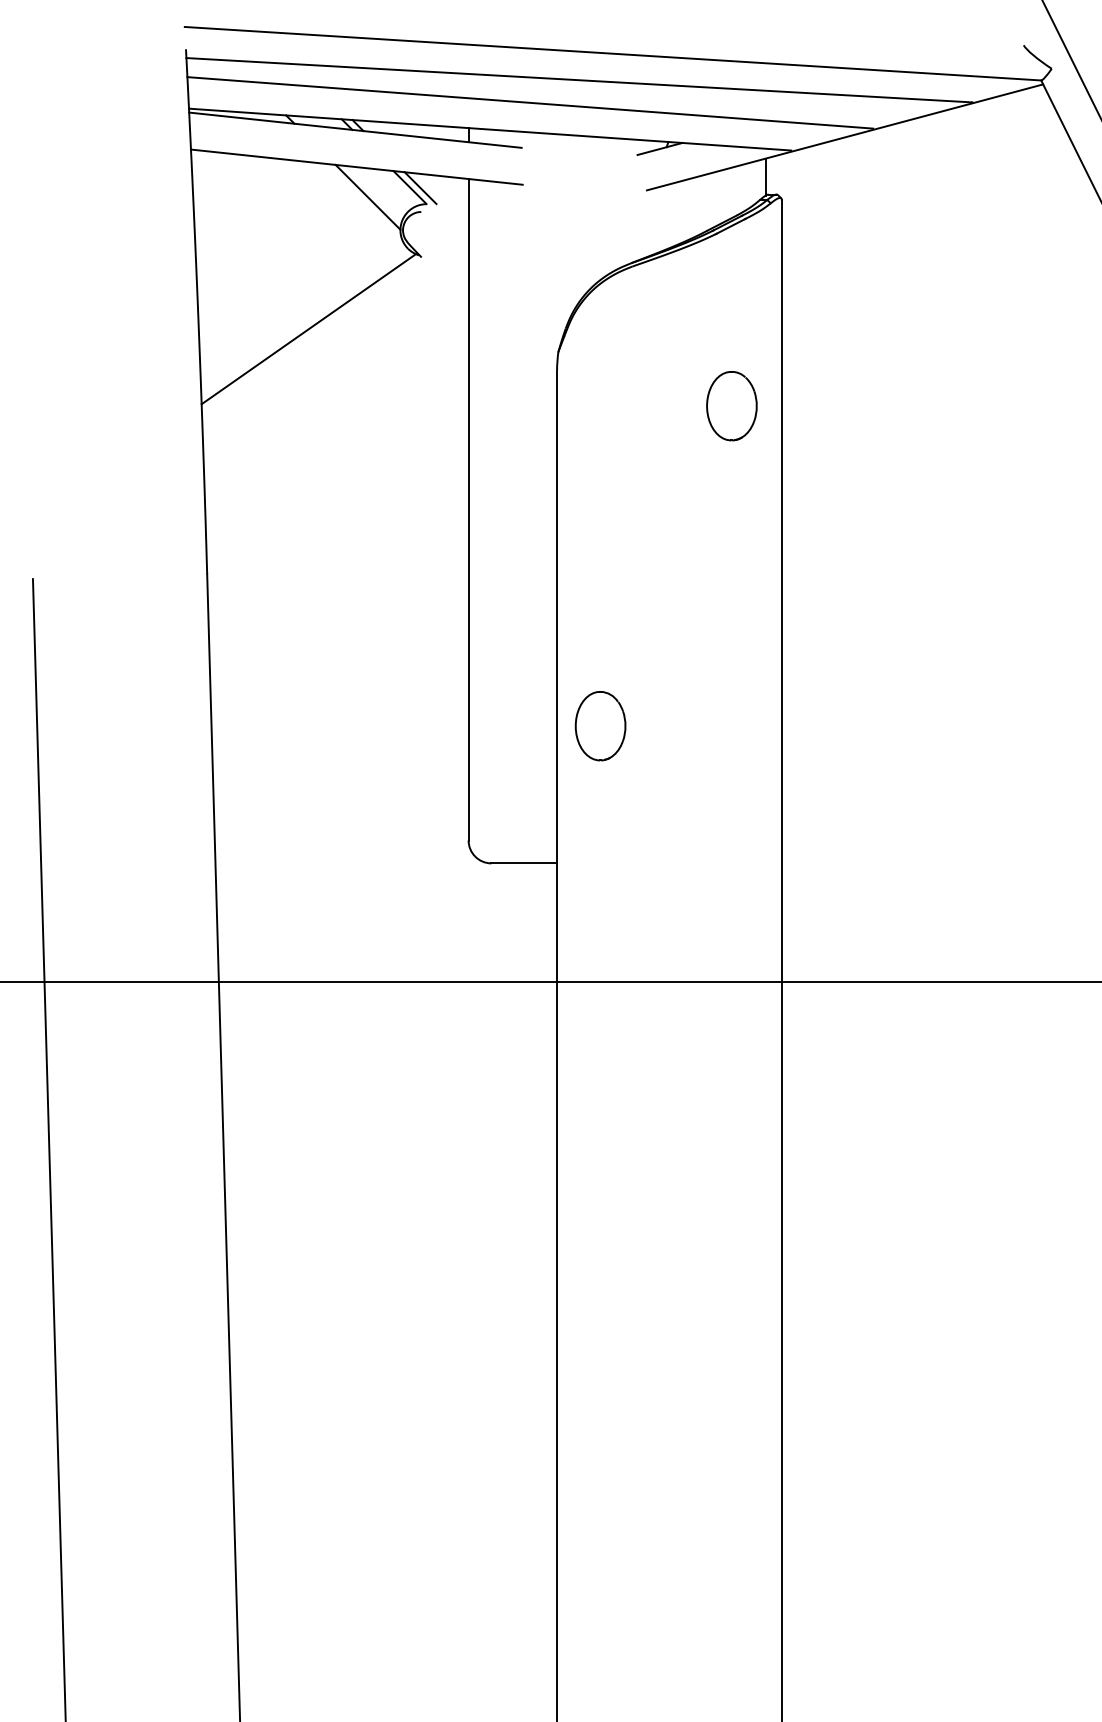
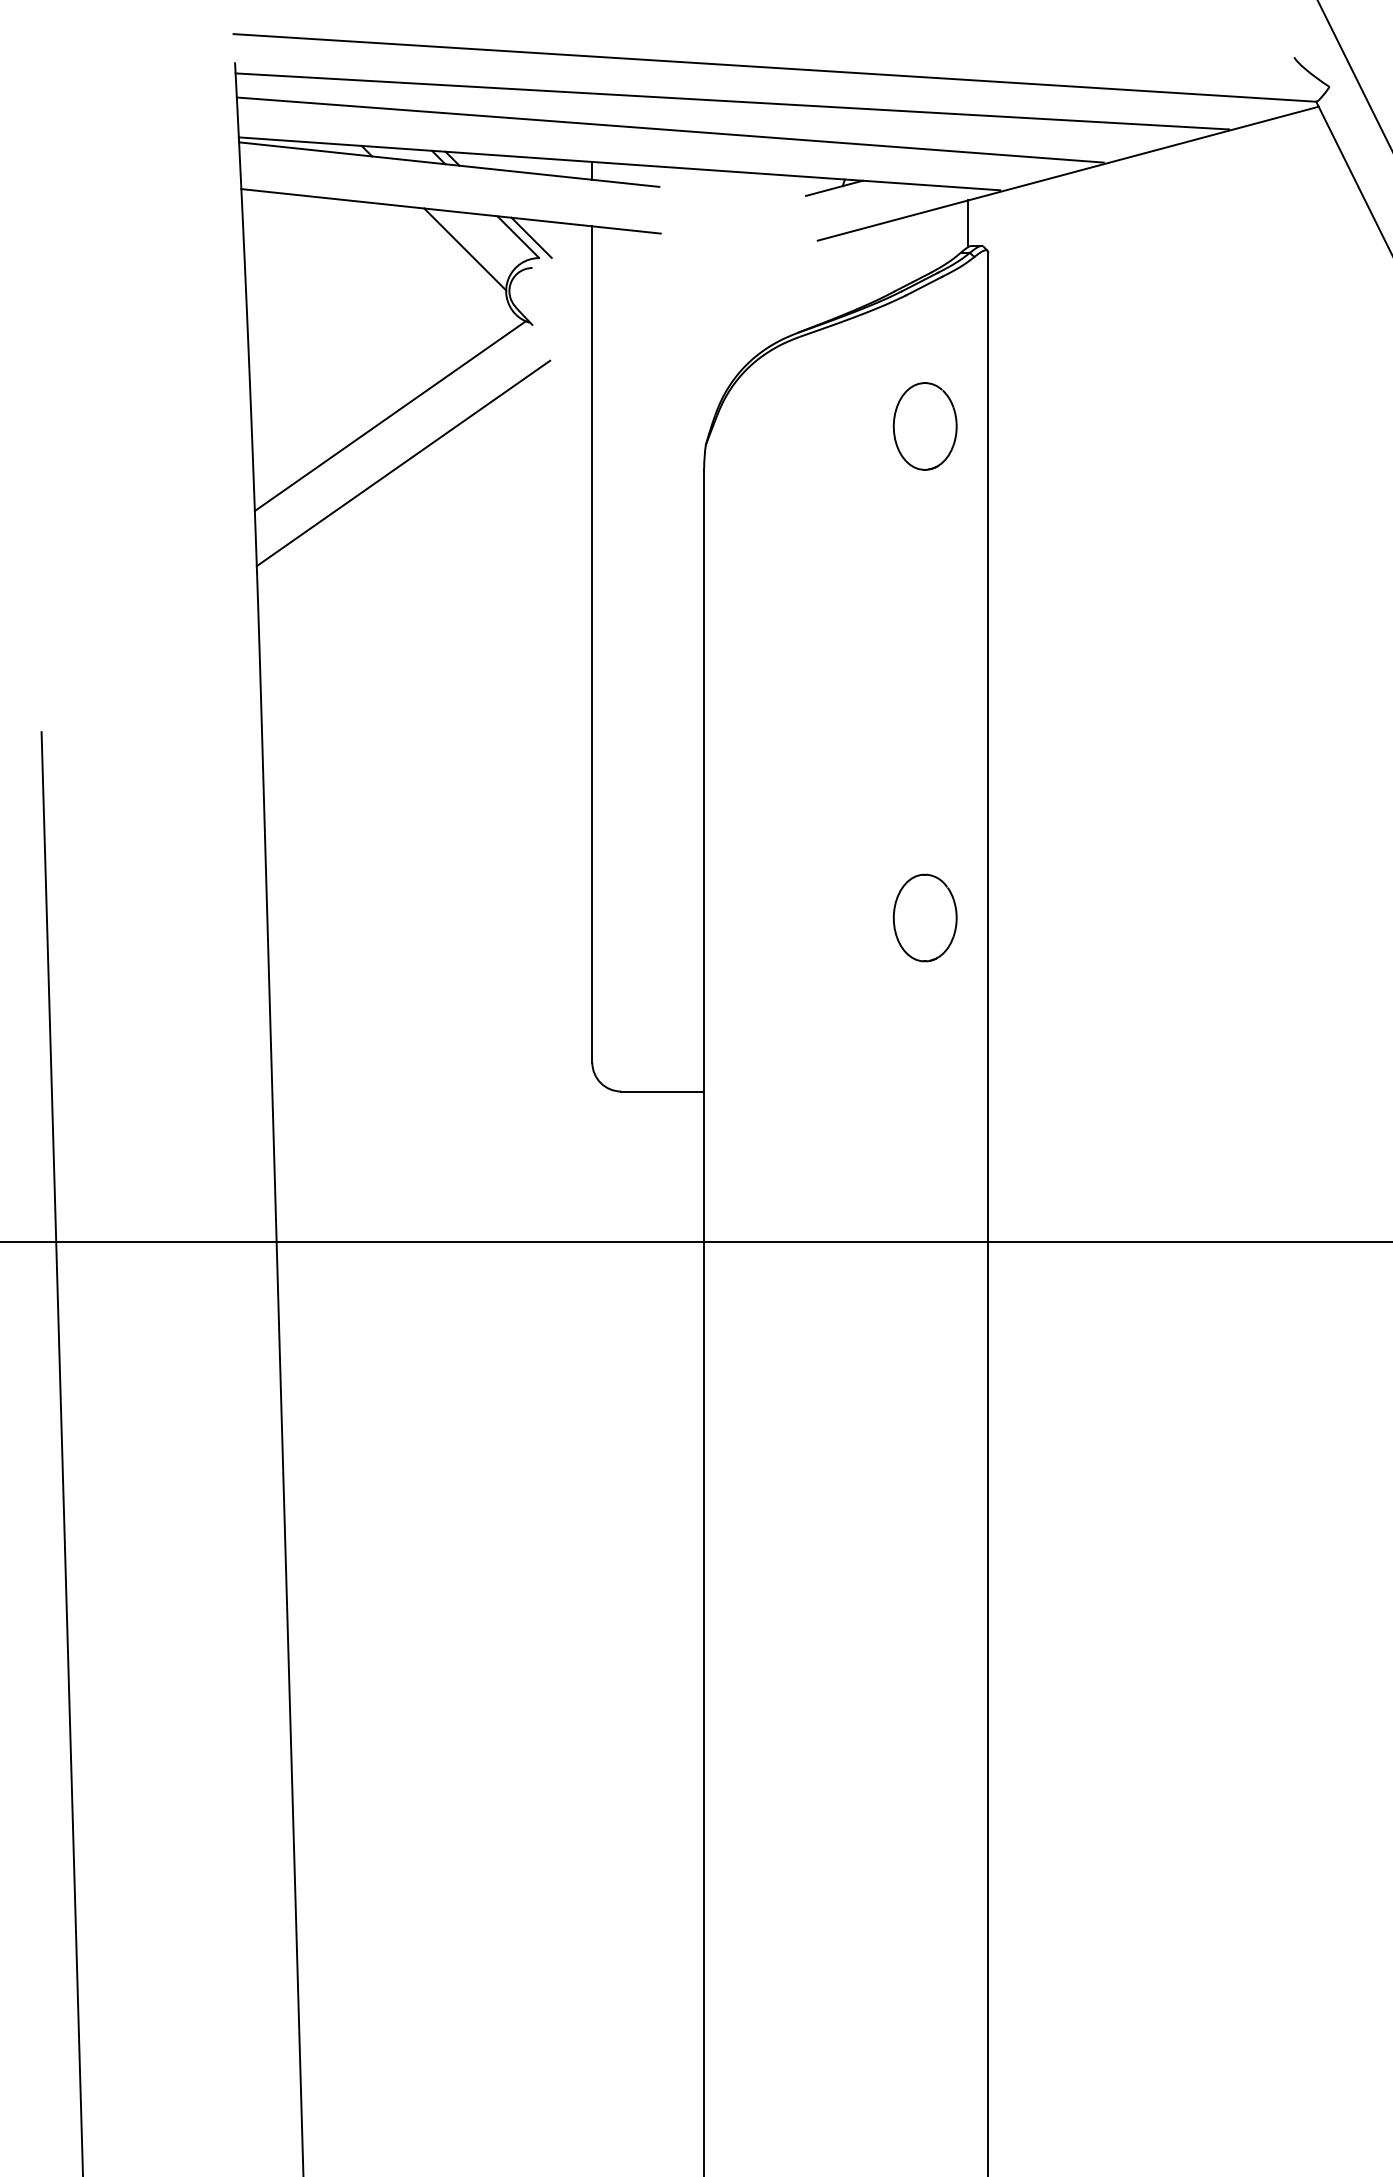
line: (319, 366) -> (403, 463), added
part: (731, 406) -> (924, 426), moved
part: (600, 725) -> (924, 917), moved

